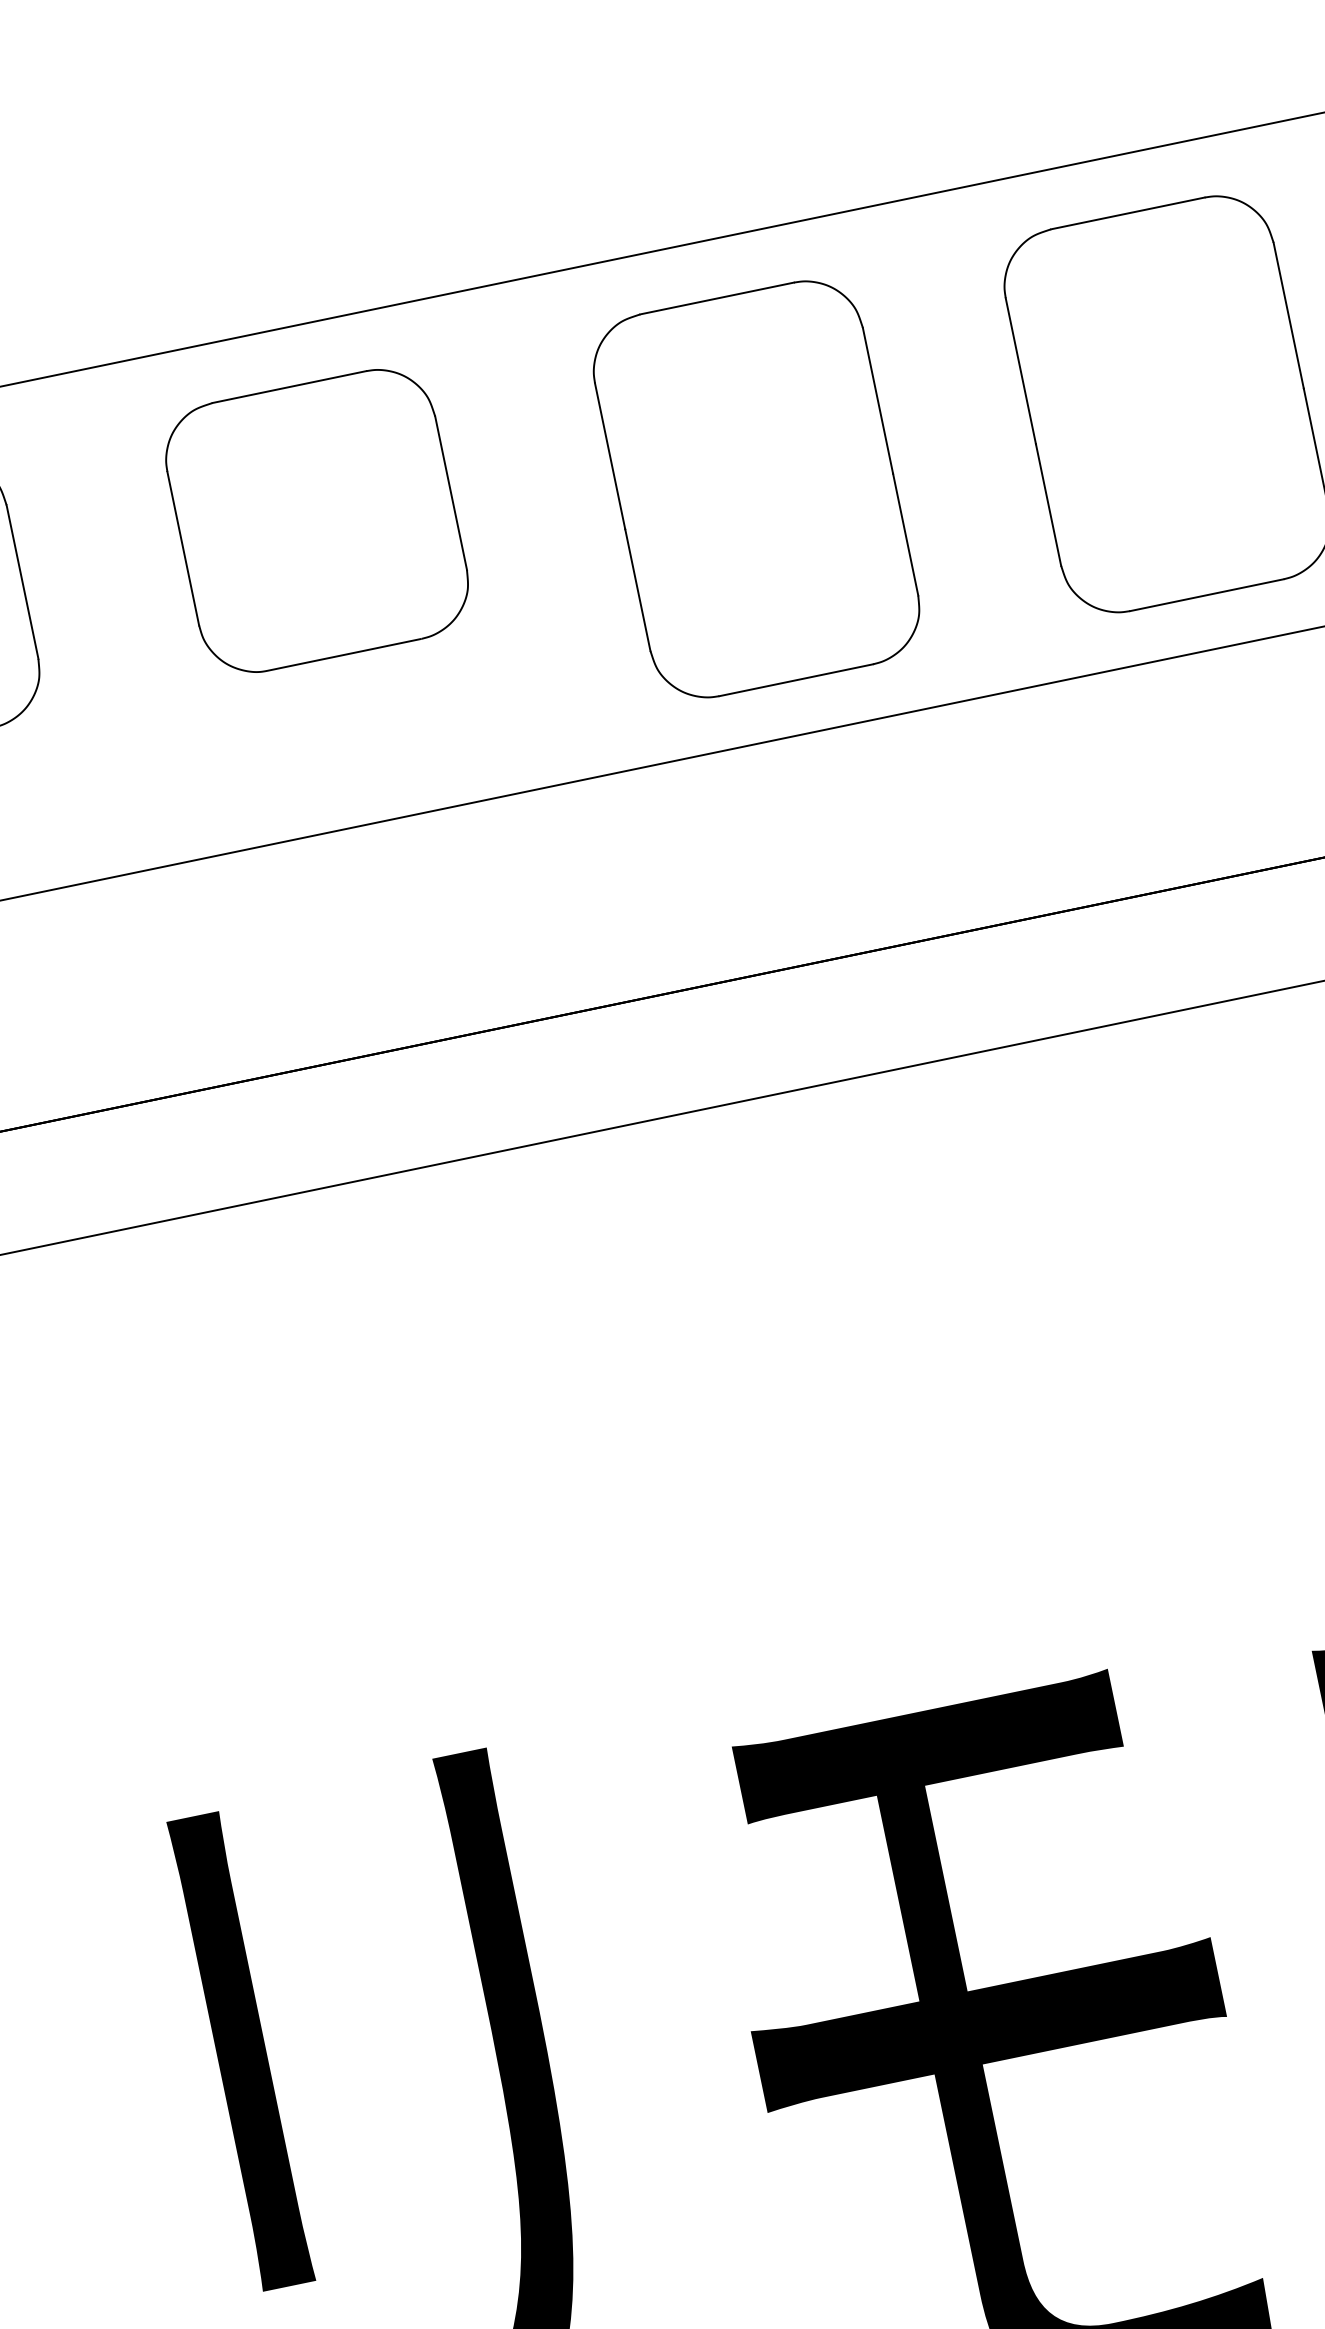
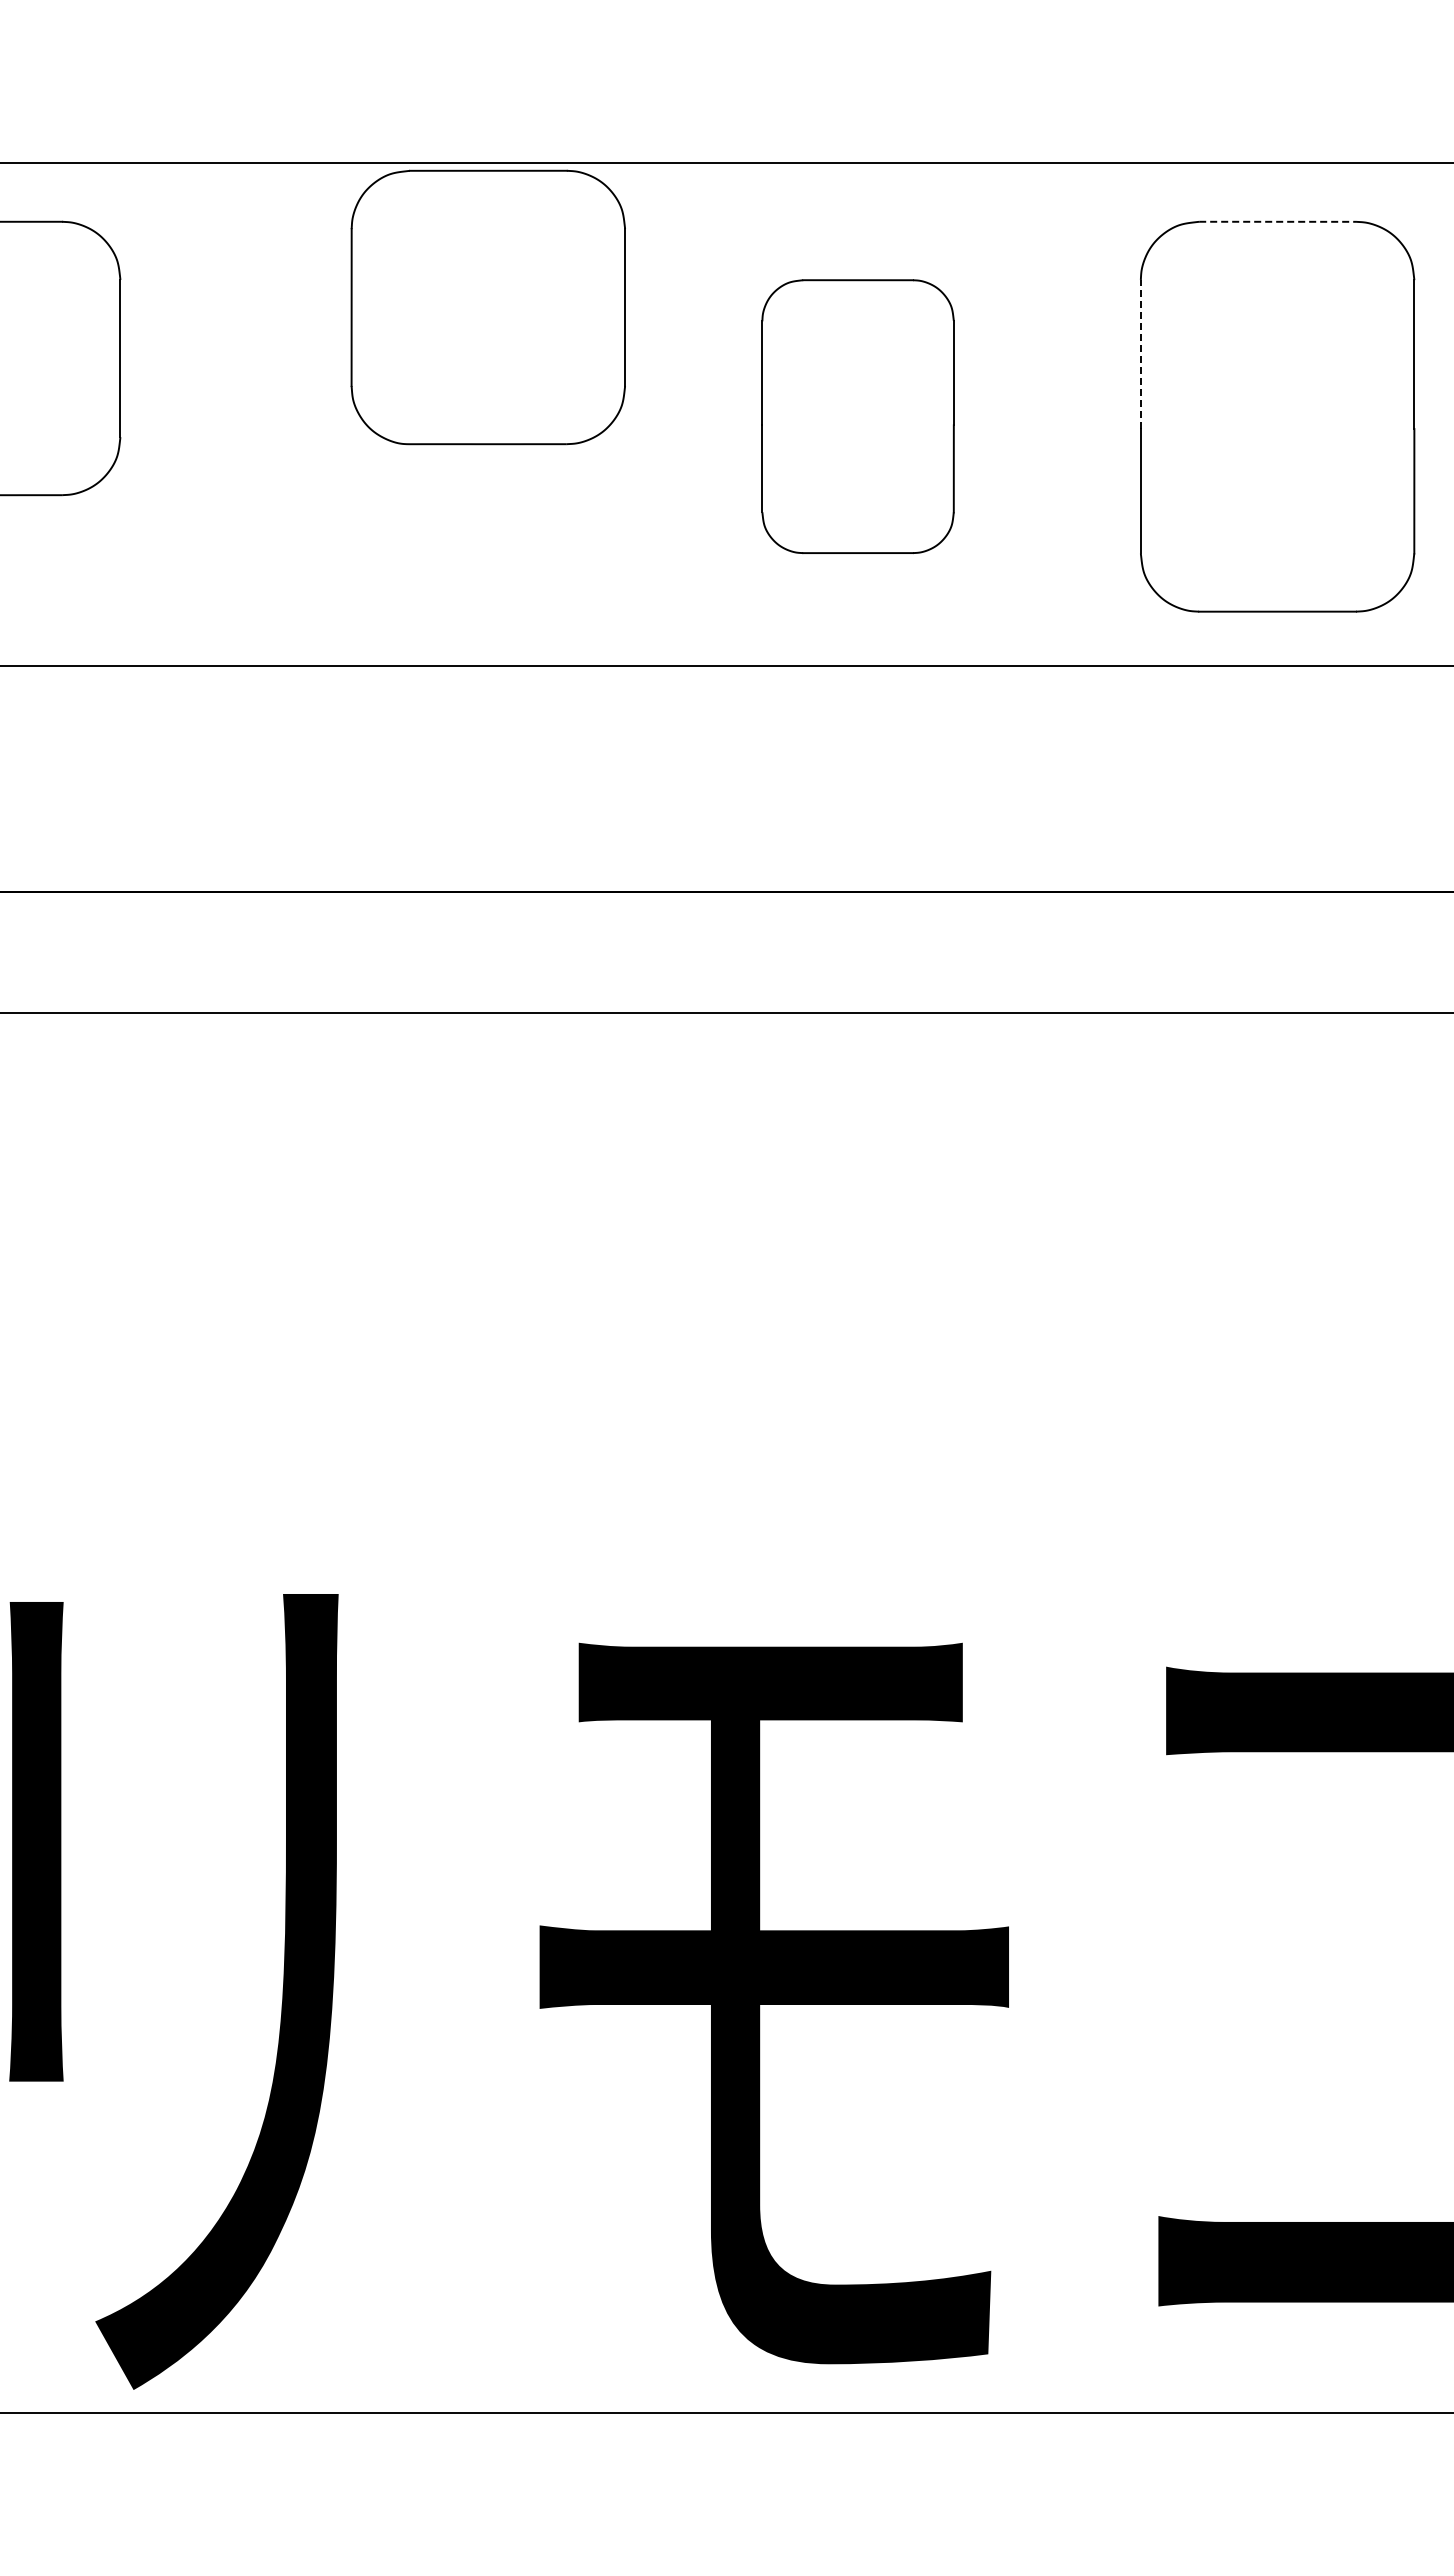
line: (1128, 212) -> (1278, 221), solid -> dashed
line: (1020, 371) -> (1140, 354), solid -> dashed
part: (755, 489) -> (857, 416), size x0.7
part: (316, 521) -> (487, 307), moved

